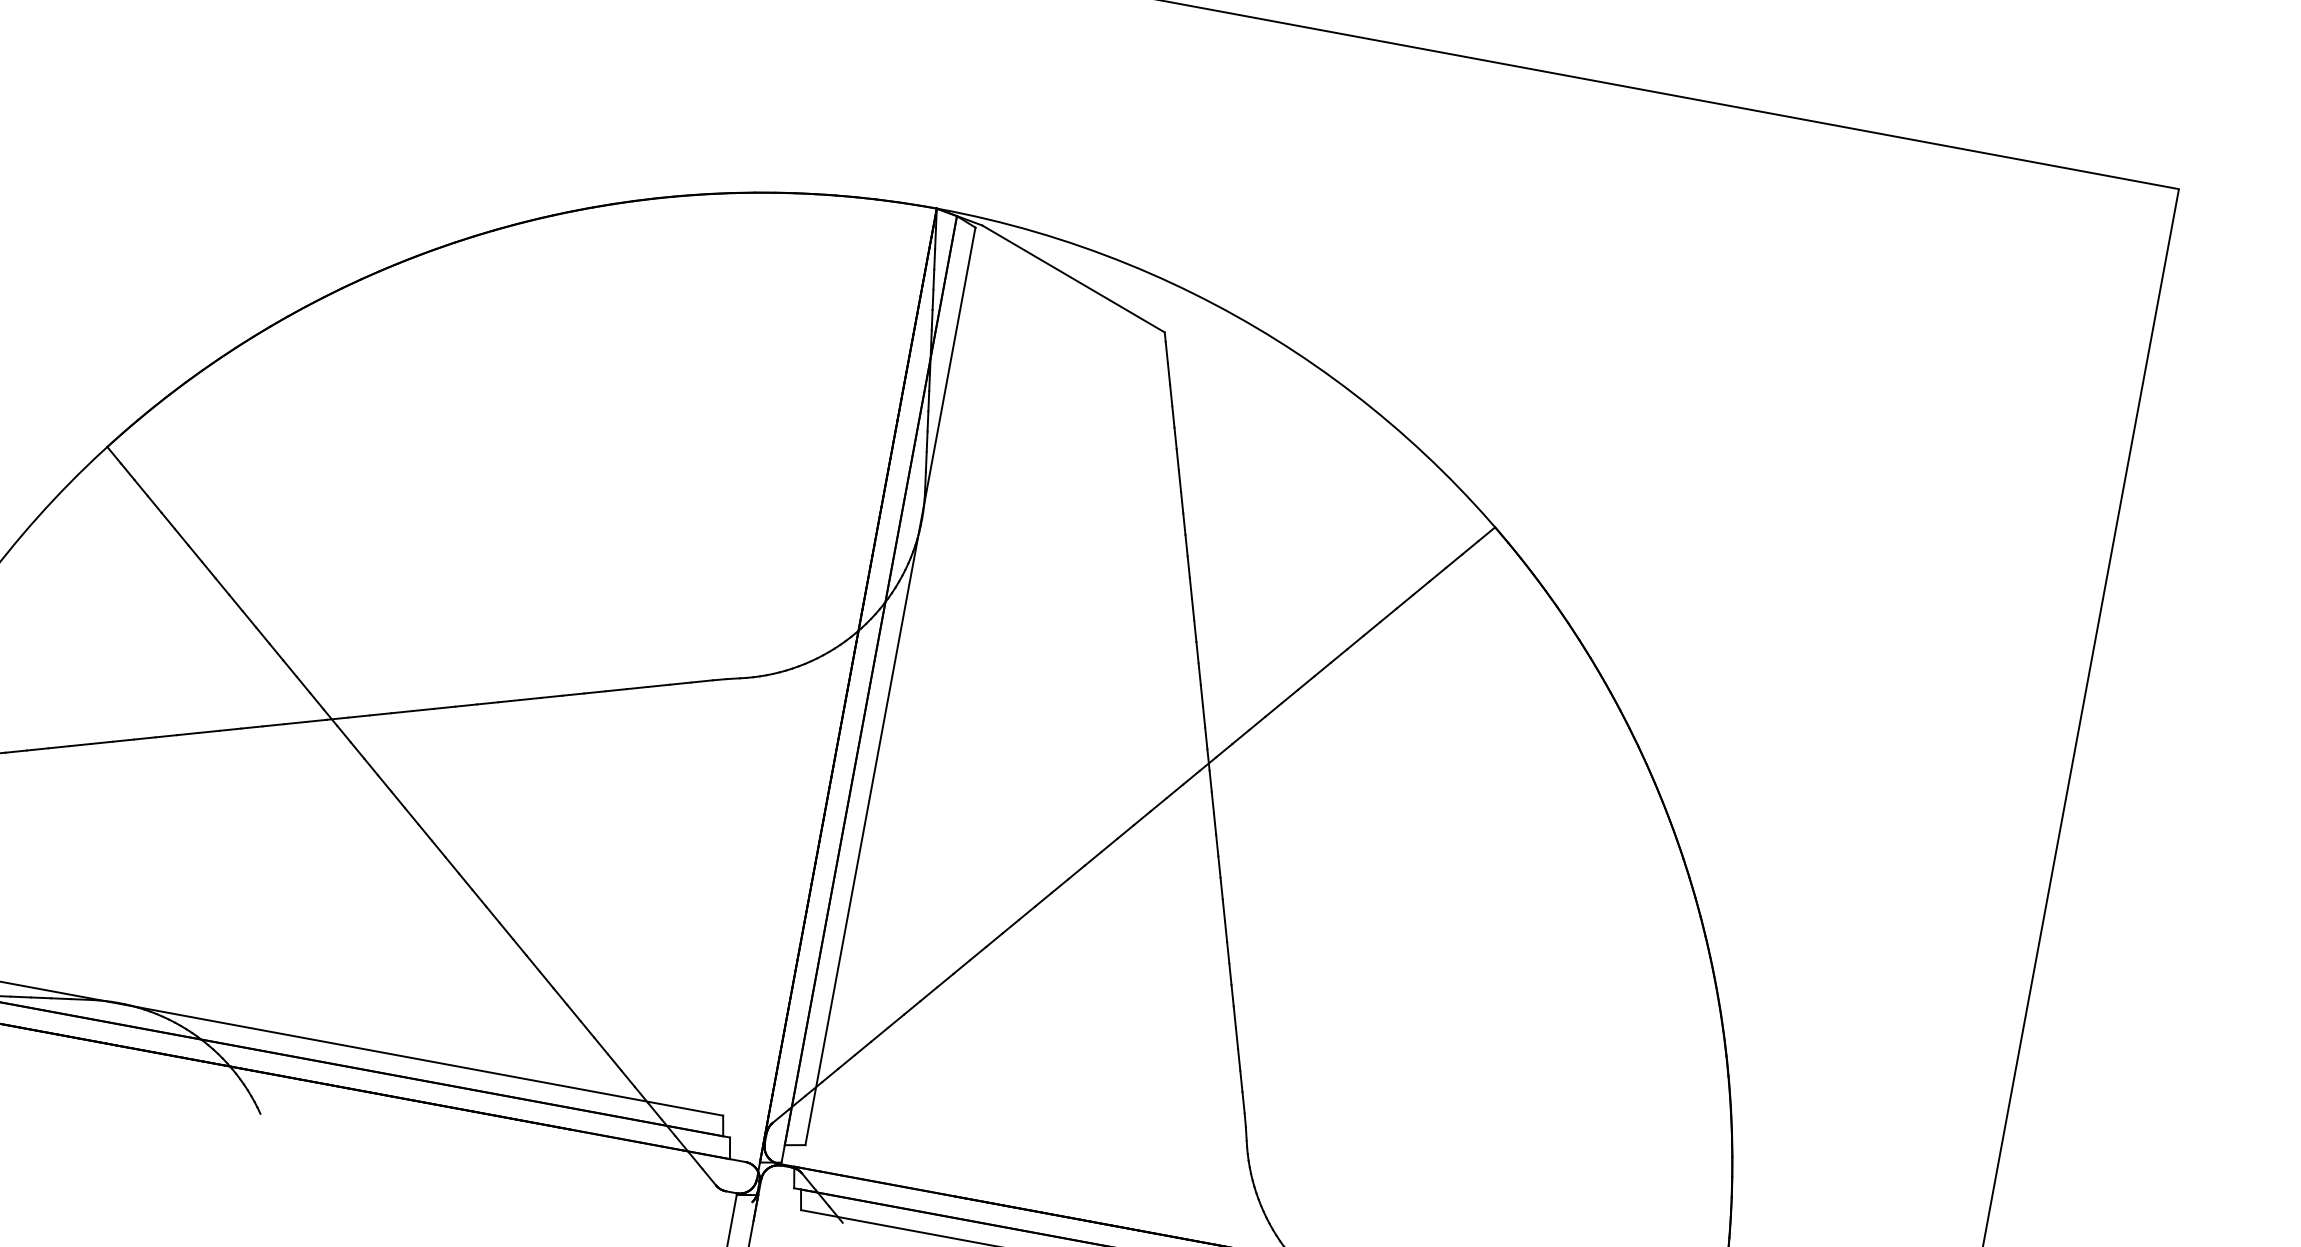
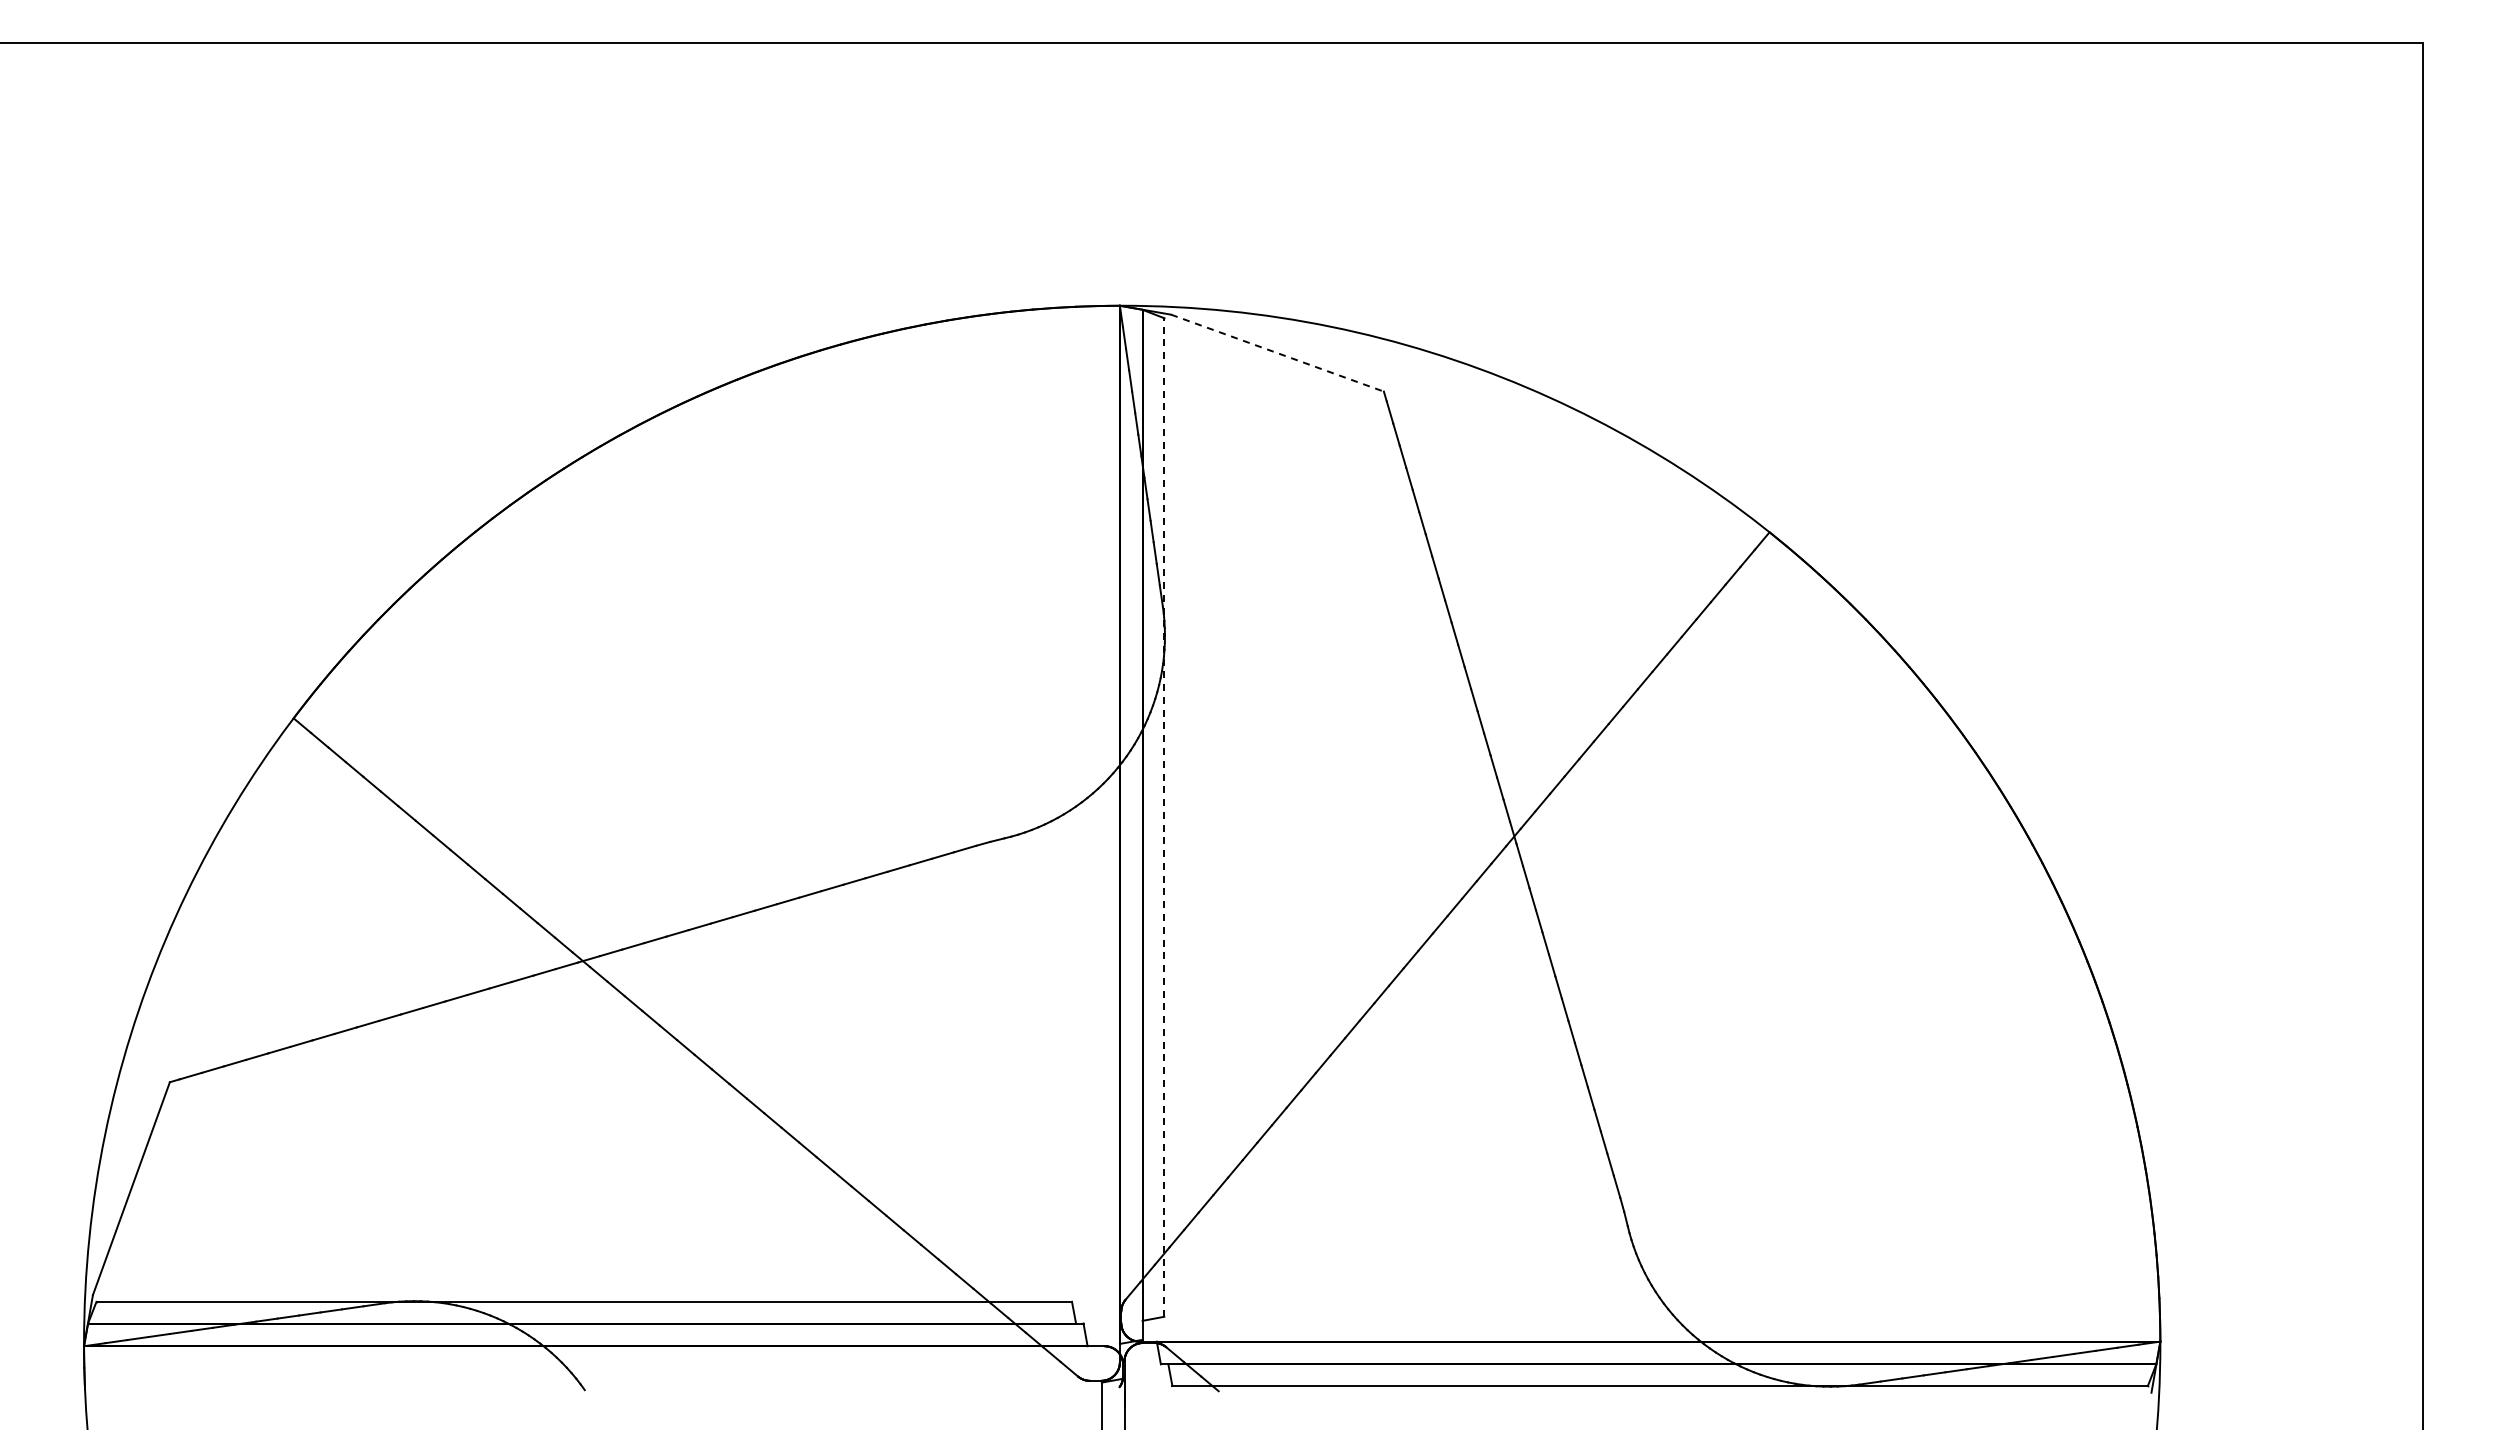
line: (1073, 279) -> (1277, 353), solid -> dashed
line: (890, 686) -> (1164, 817), solid -> dashed

